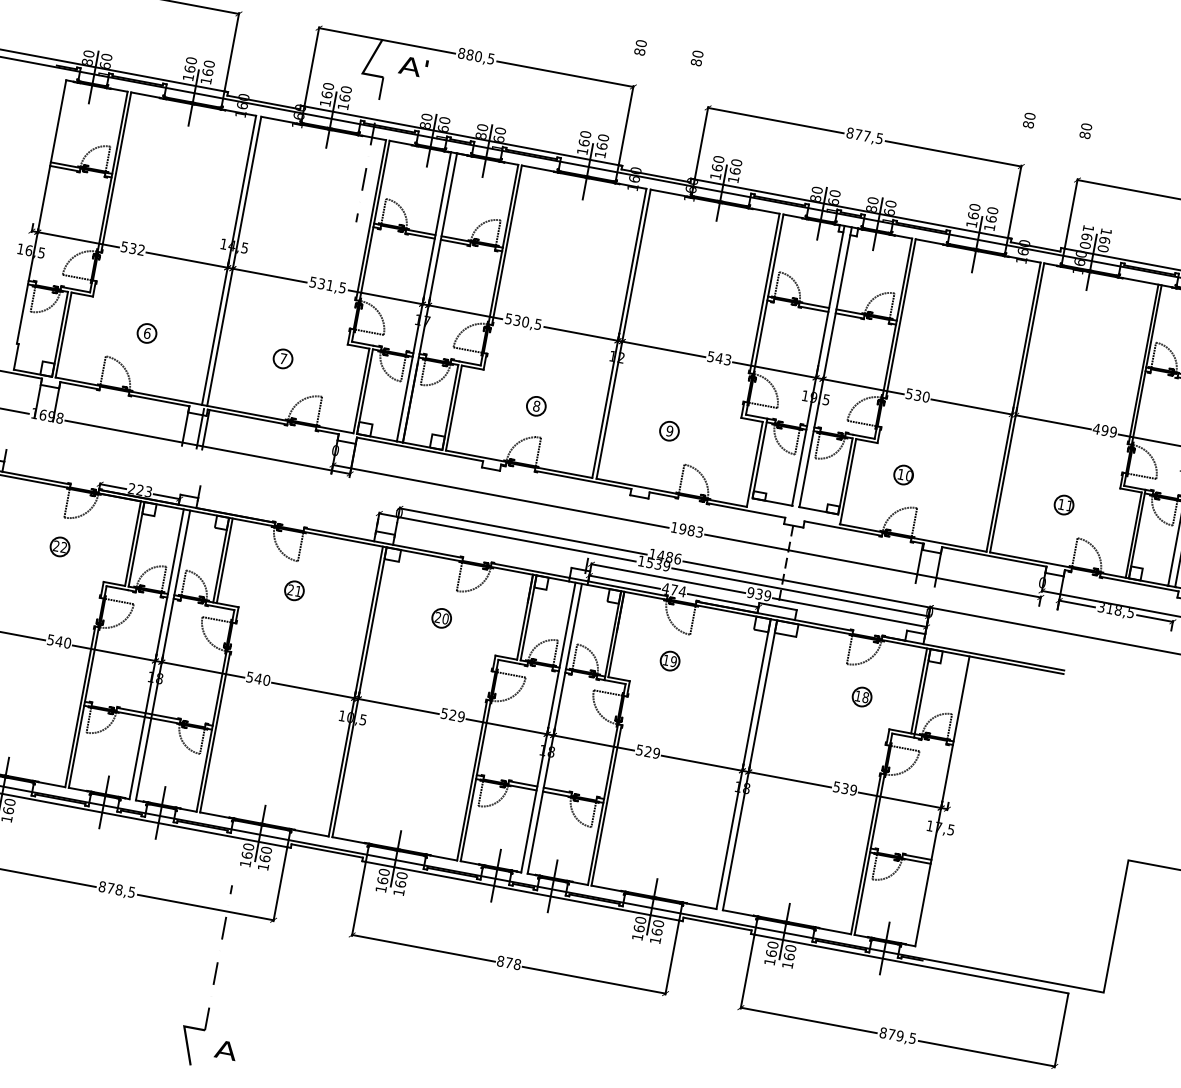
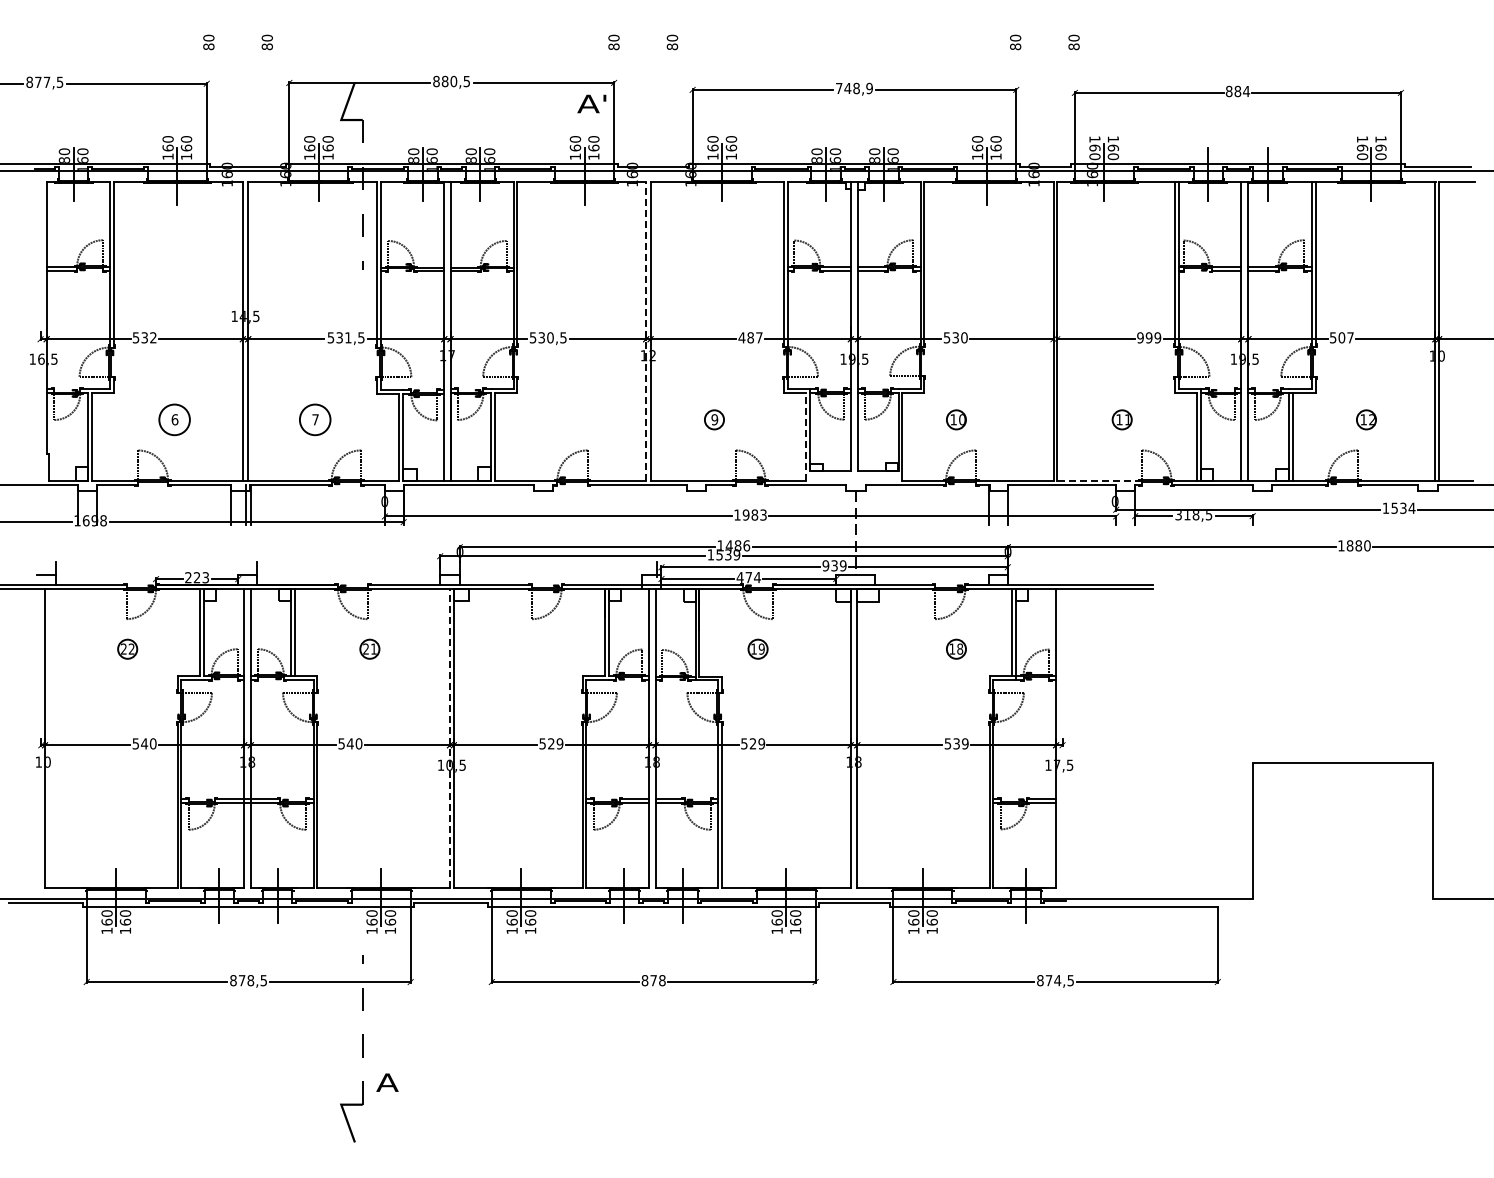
text: (413, 66) -> (591, 103), moved
text: (864, 135) -> (853, 88), 877,5 -> 748,9
circle: (146, 333) -> (174, 419), size x1.6
line: (619, 333) -> (646, 331), solid -> dashed
circle: (282, 358) -> (314, 419), size x1.6
text: (719, 358) -> (750, 337), 543 -> 487
part: (536, 405) -> (576, 419), removed
text: (1095, 428) -> (1139, 337), 499 -> 999
line: (754, 464) -> (805, 437), solid -> dashed
line: (1031, 559) -> (1099, 480), solid -> dashed
part: (441, 617) -> (521, 648), removed
line: (355, 691) -> (449, 738), solid -> dashed
text: (899, 1035) -> (1057, 980), 879,5 -> 874,5
text: (226, 1050) -> (387, 1082), moved

